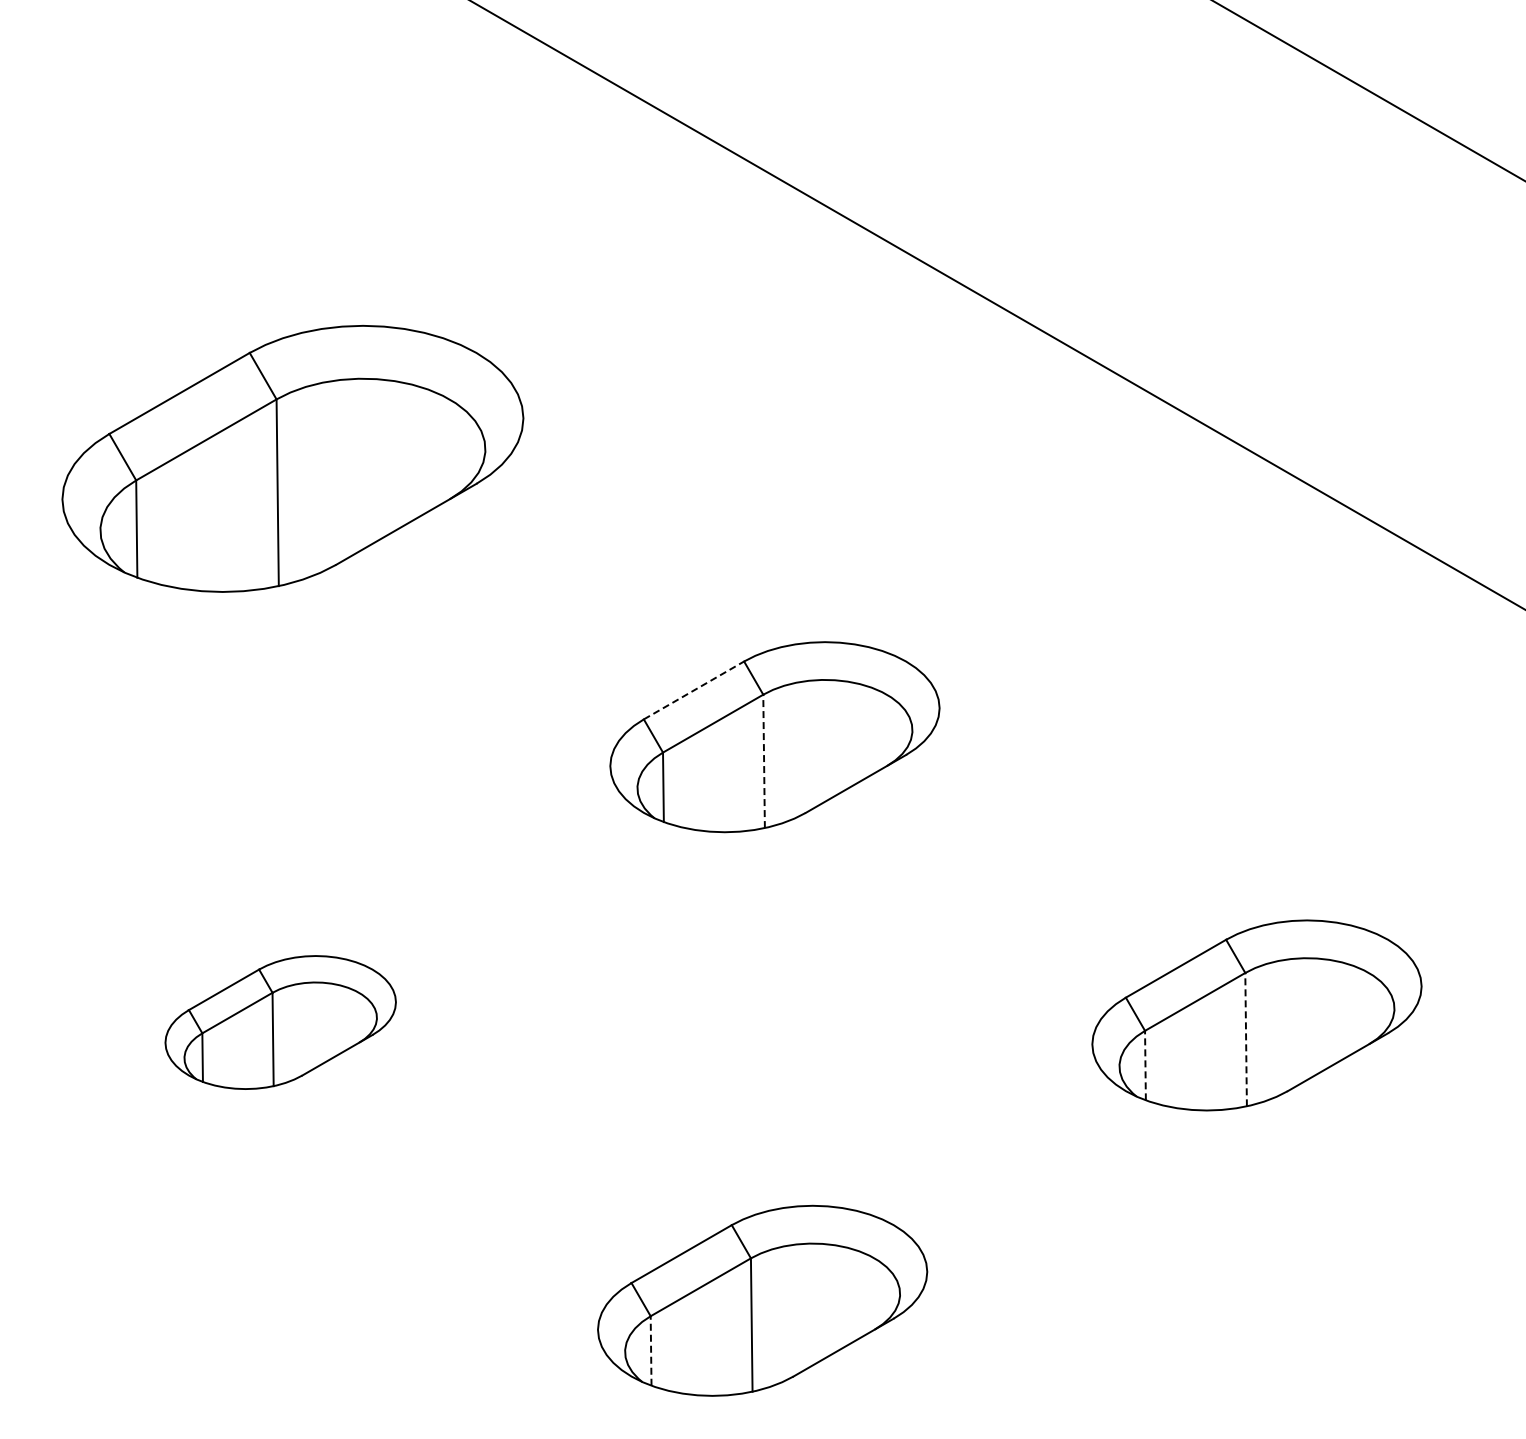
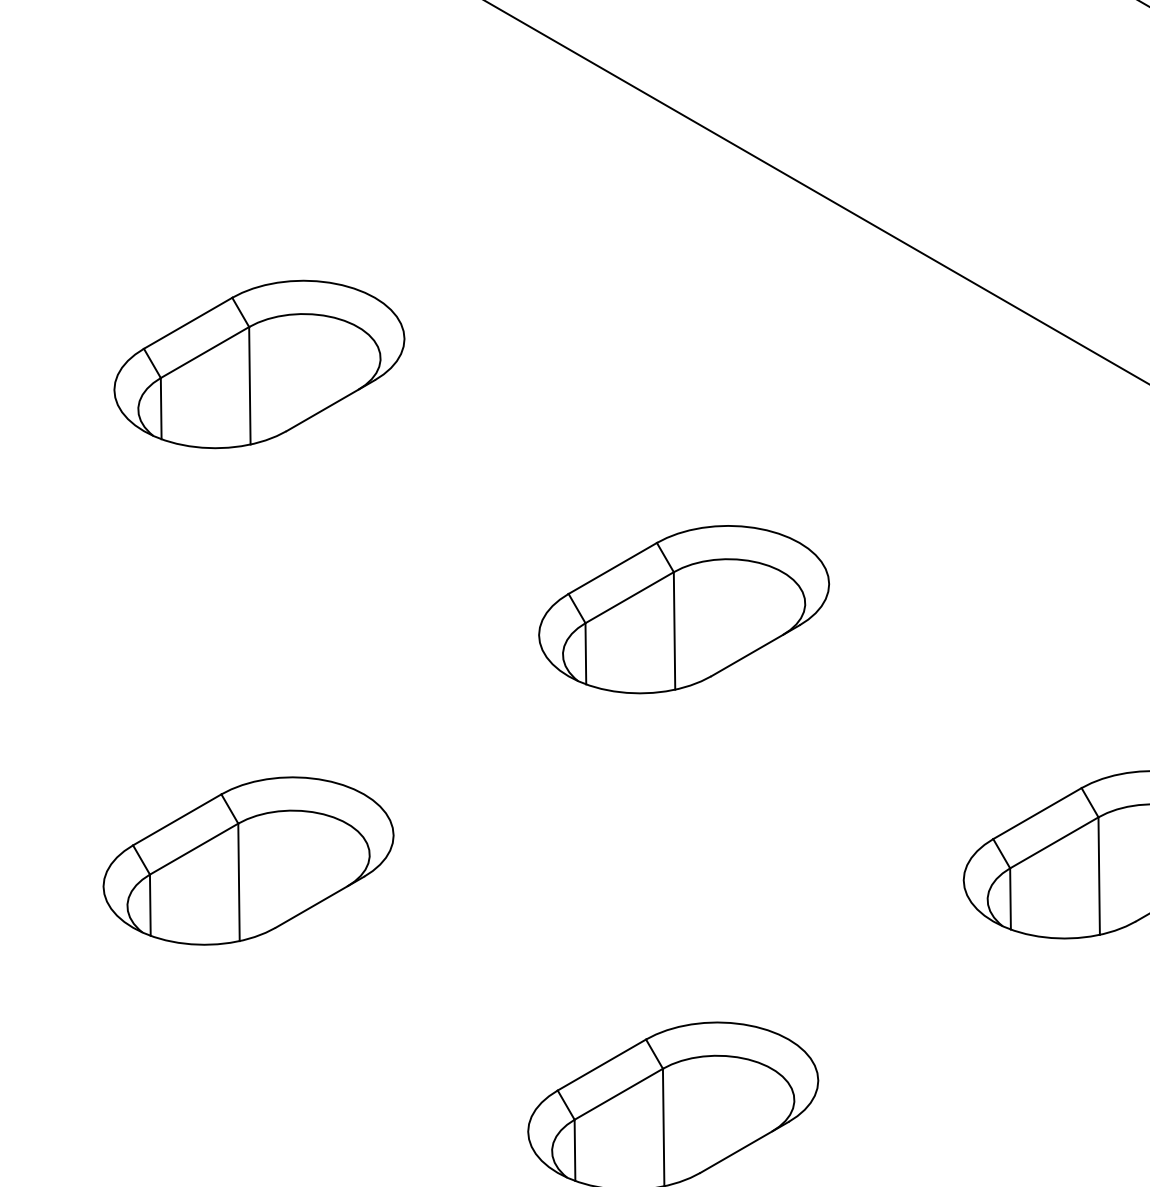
part: (292, 458) -> (259, 364), size x0.71
line: (693, 690) -> (612, 568), dashed -> solid
line: (764, 761) -> (674, 631), dashed -> solid
part: (280, 1022) -> (248, 860), size x1.43
line: (1246, 1039) -> (1099, 875), dashed -> solid
line: (1145, 1065) -> (1010, 898), dashed -> solid
line: (651, 1350) -> (575, 1149), dashed -> solid

